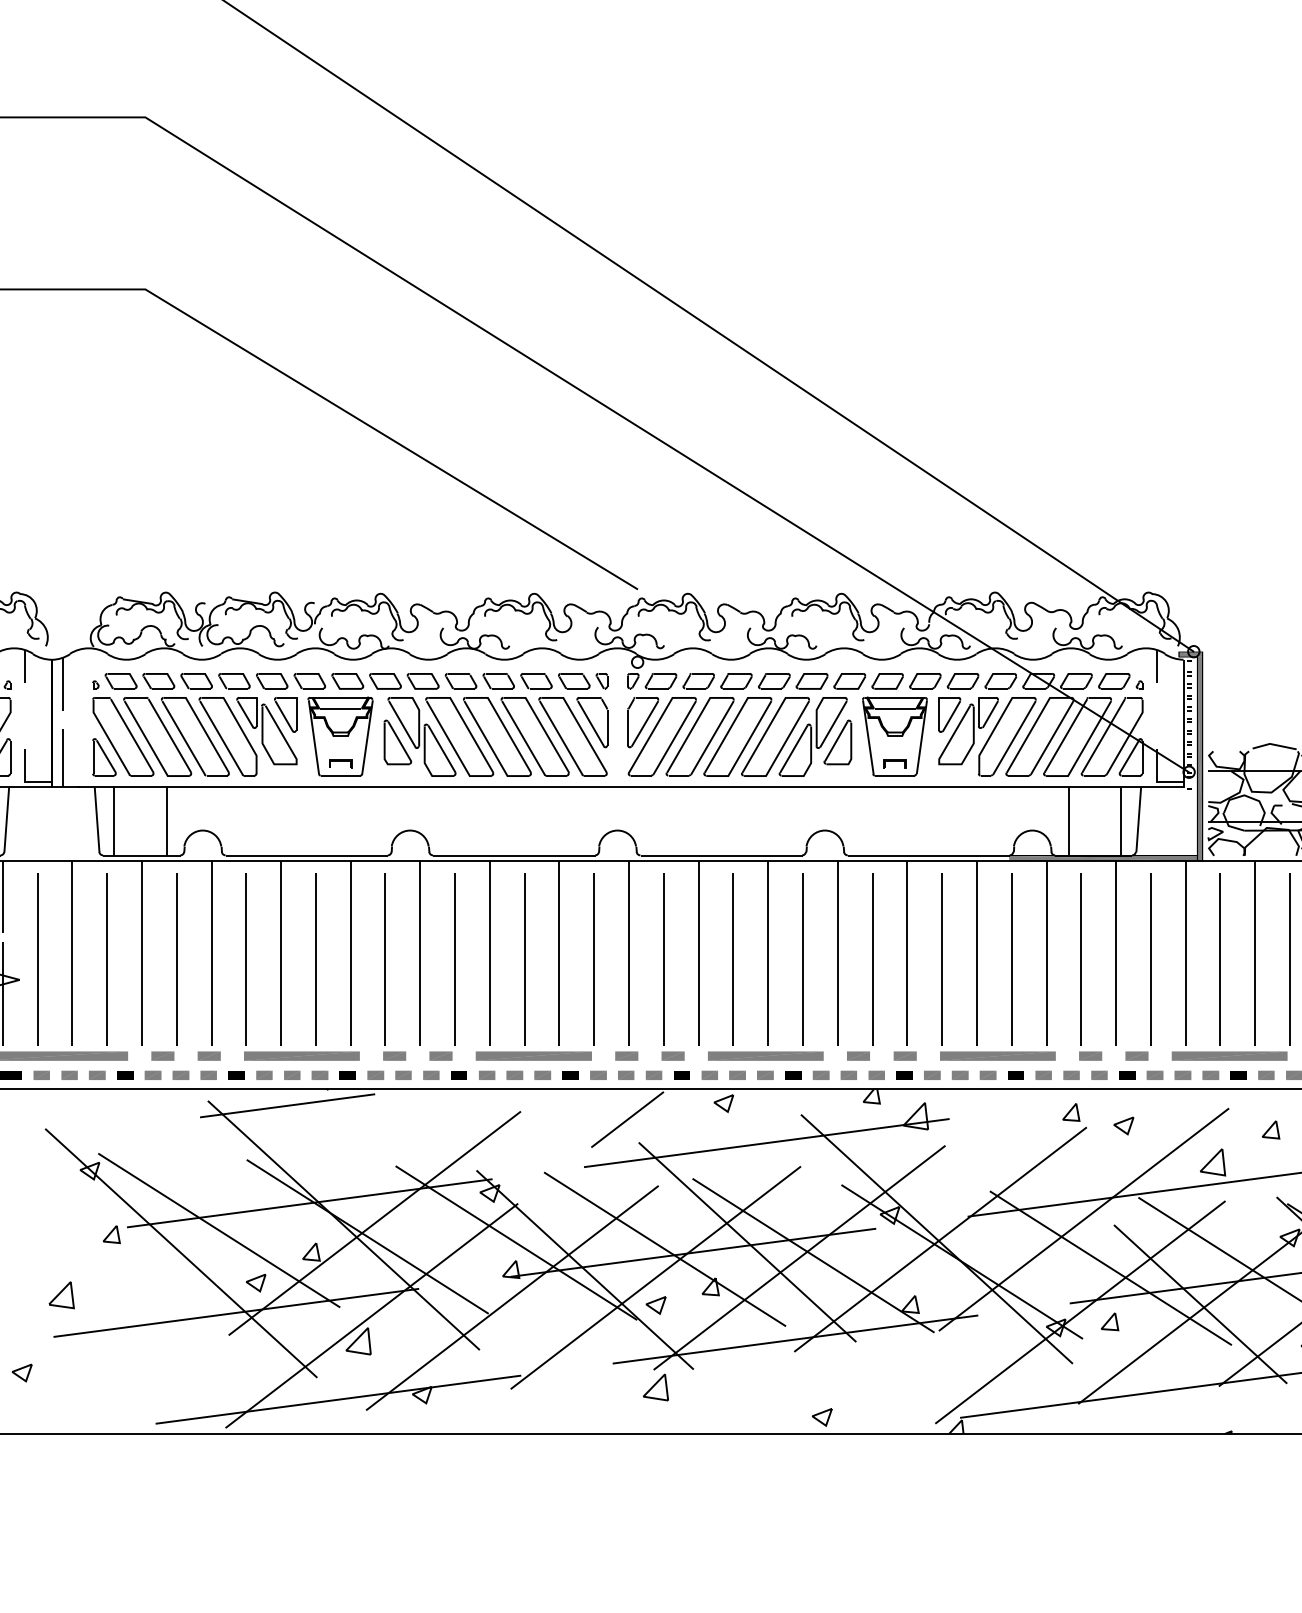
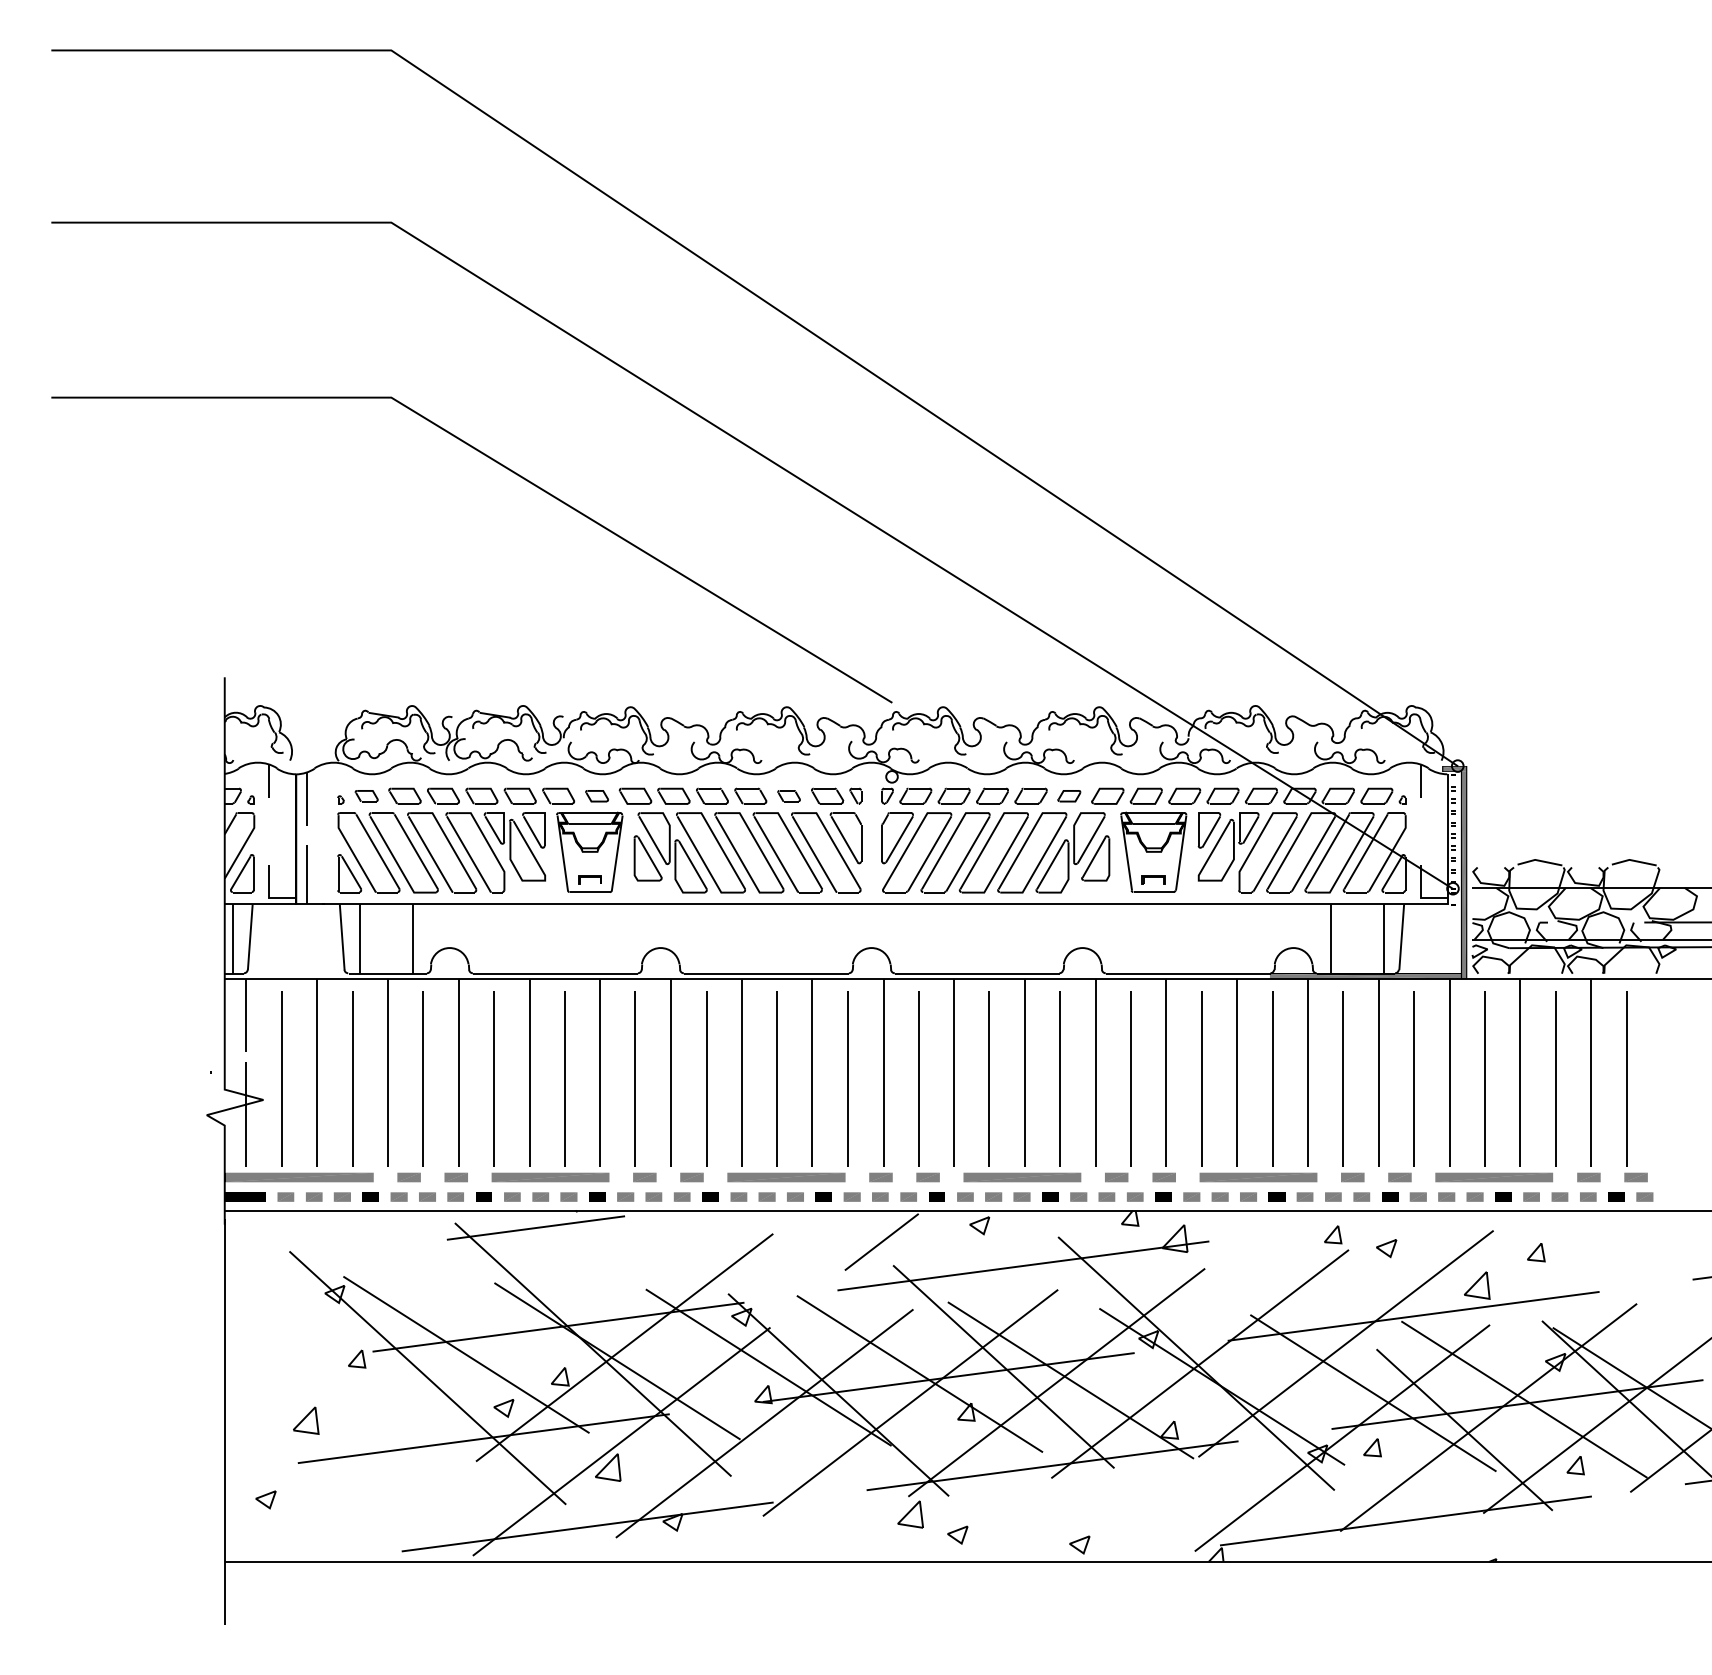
part: (121, 680) -> (366, 795), size x0.7
part: (347, 680) -> (596, 795), size x0.7
part: (535, 680) -> (788, 795), size x0.7
part: (811, 680) -> (1068, 795), size x0.7
part: (655, 1304) -> (957, 1534), moved

